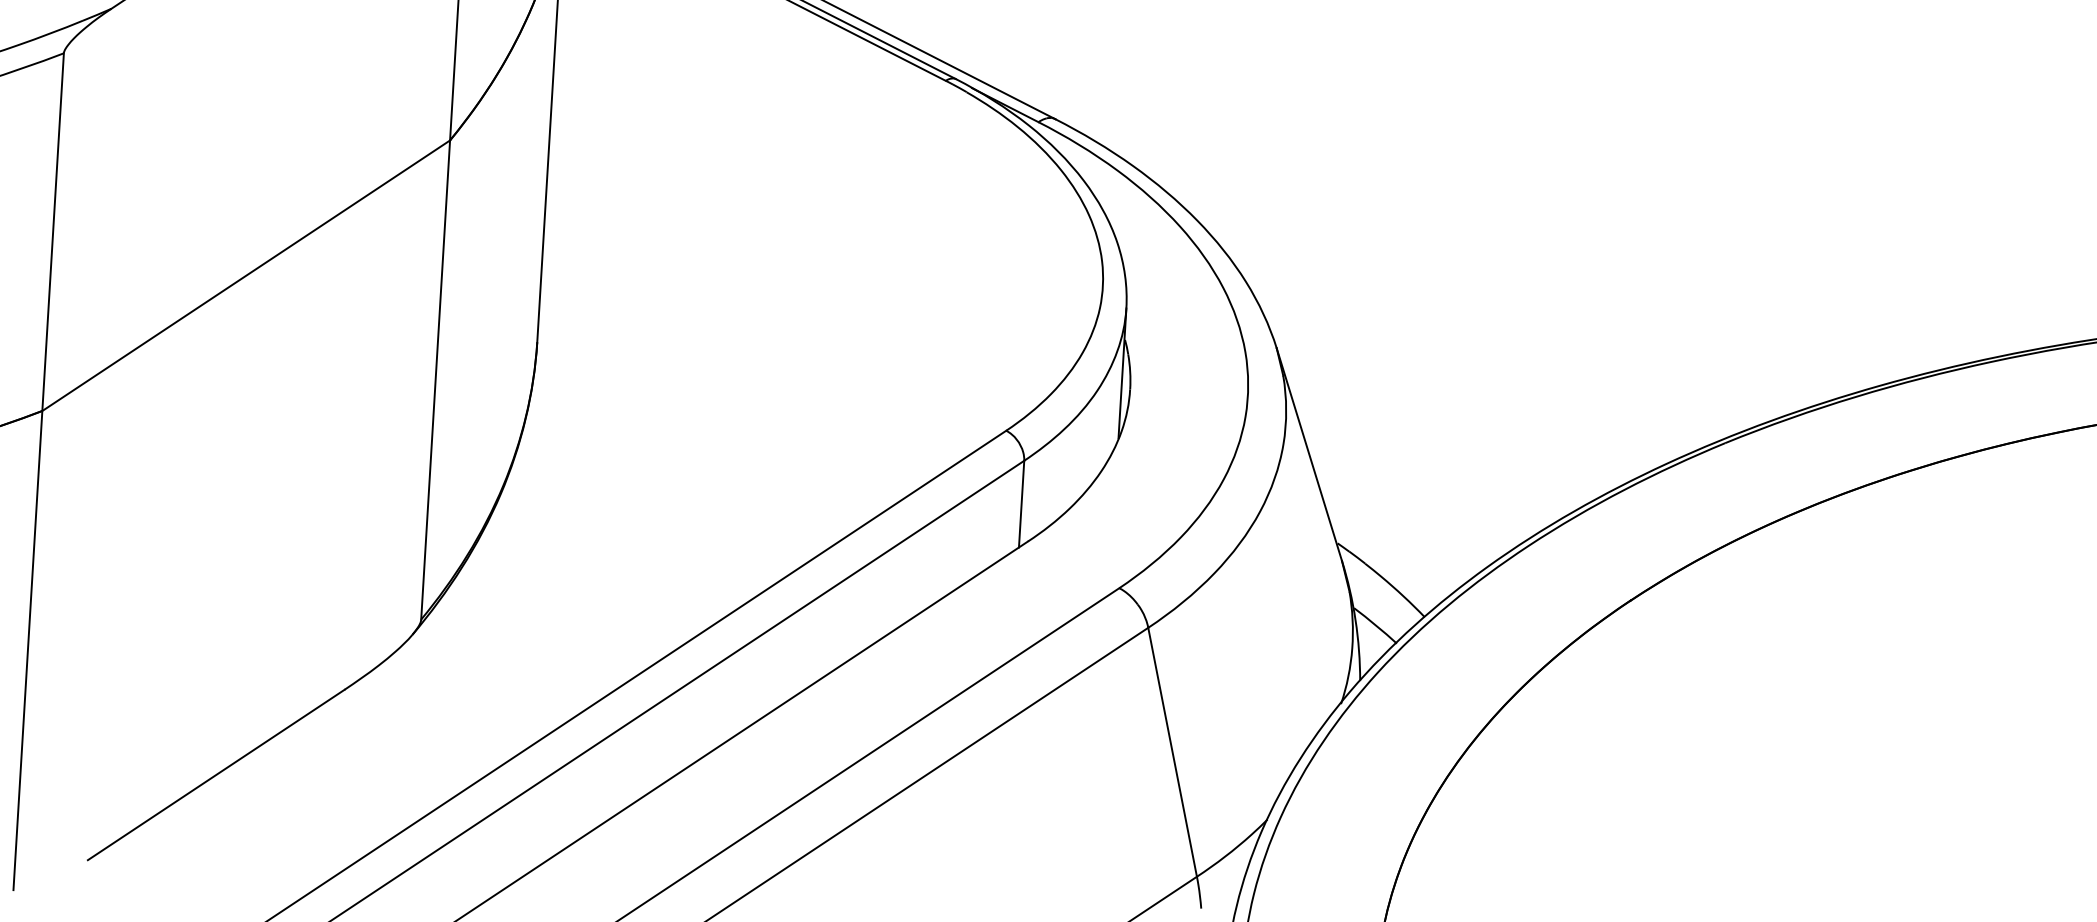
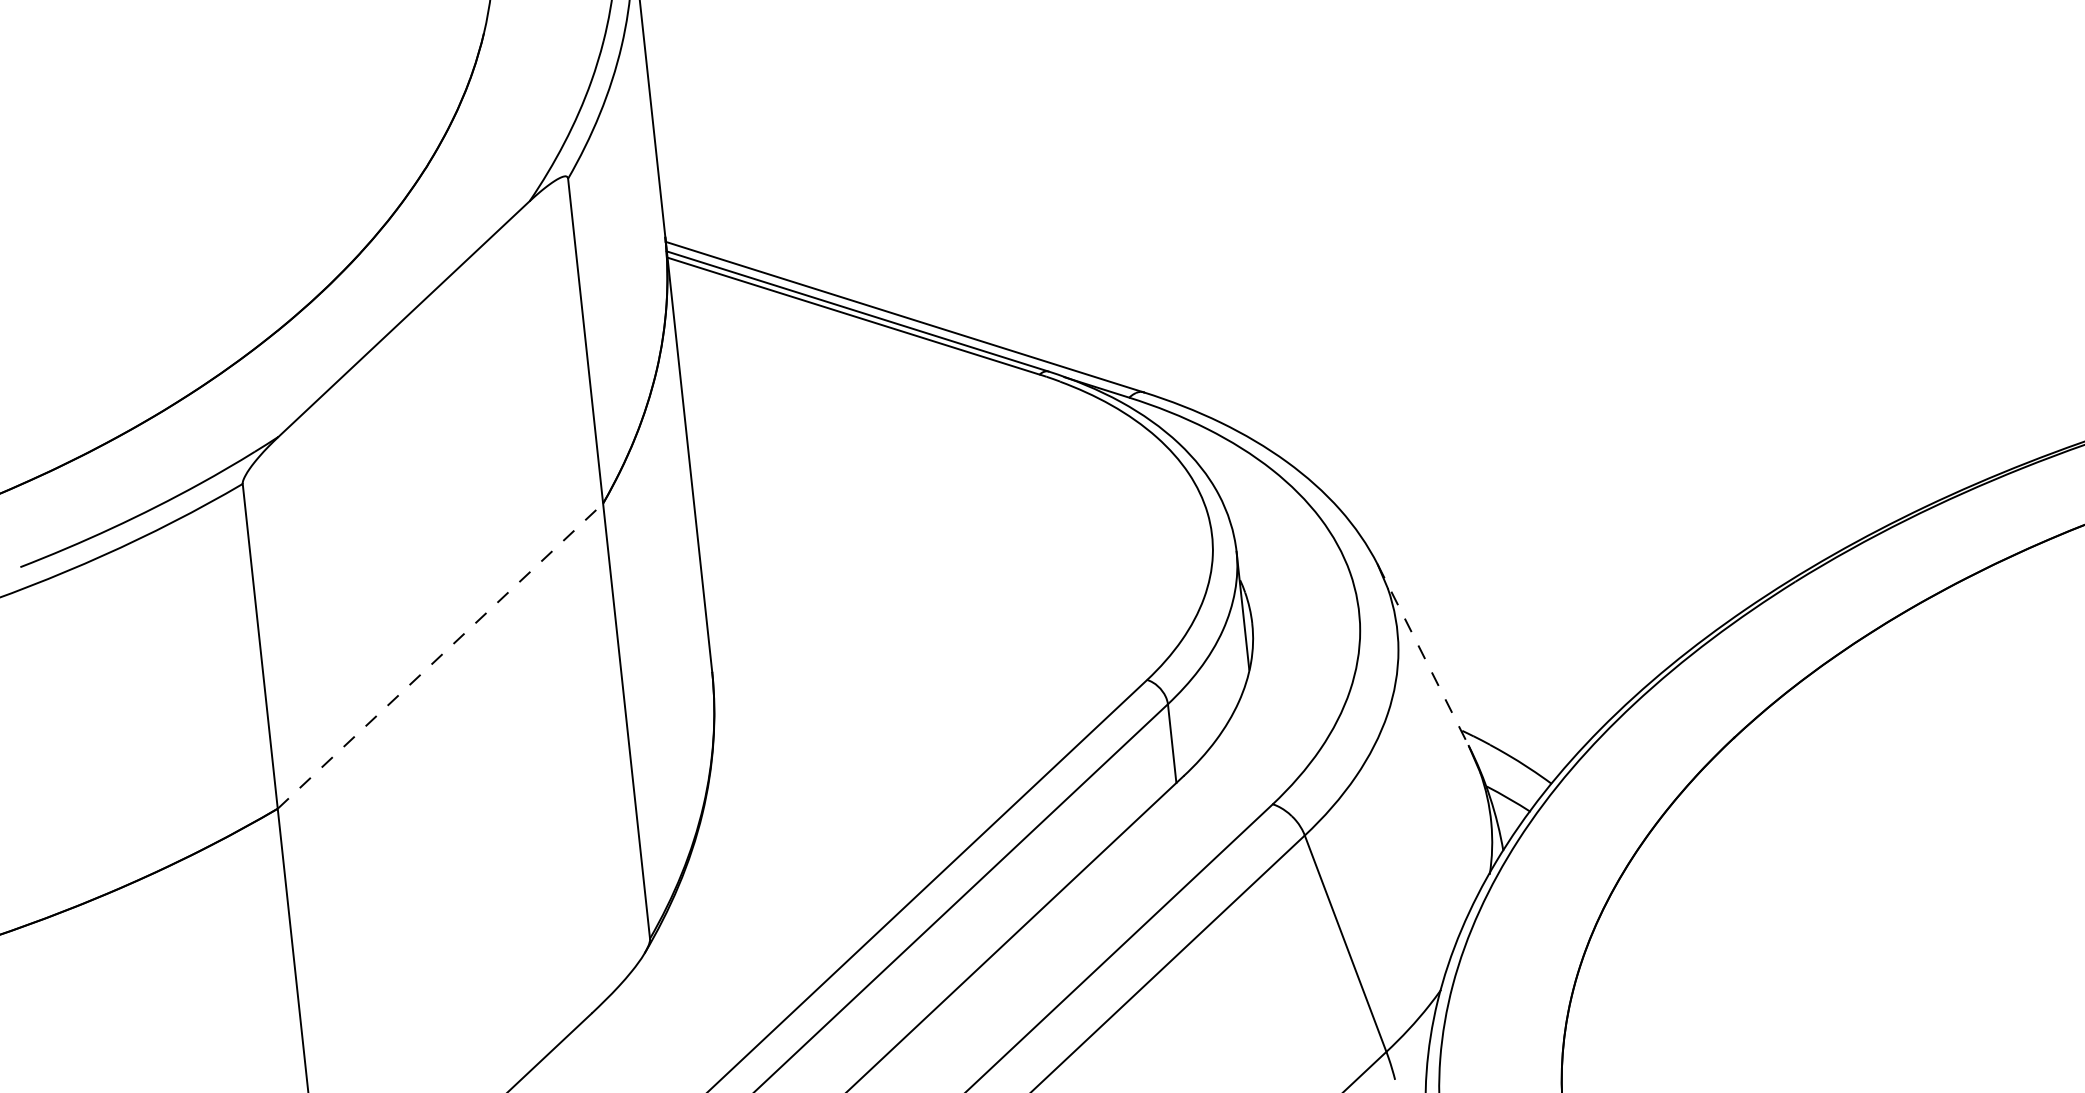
line: (246, 275) -> (440, 655), solid -> dashed
line: (1309, 454) -> (1423, 655), solid -> dashed

